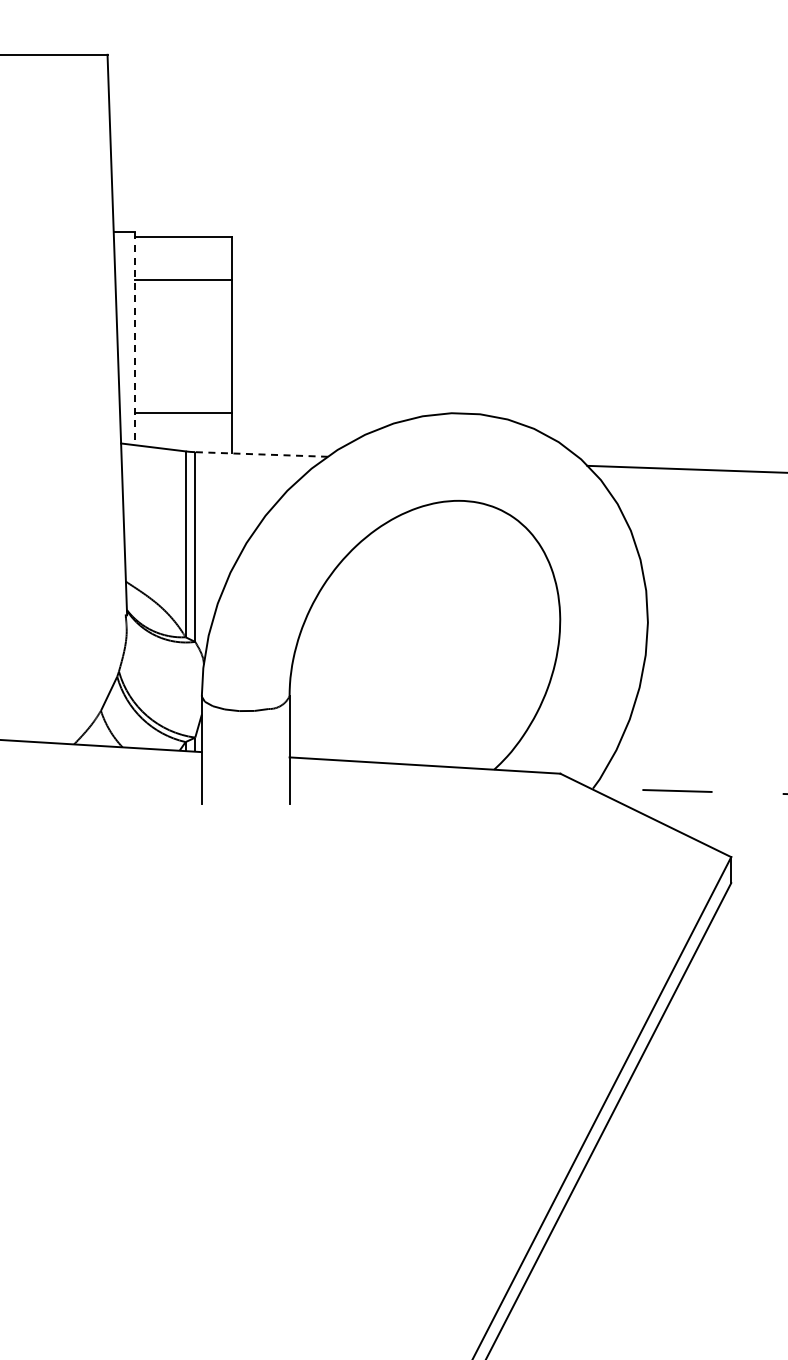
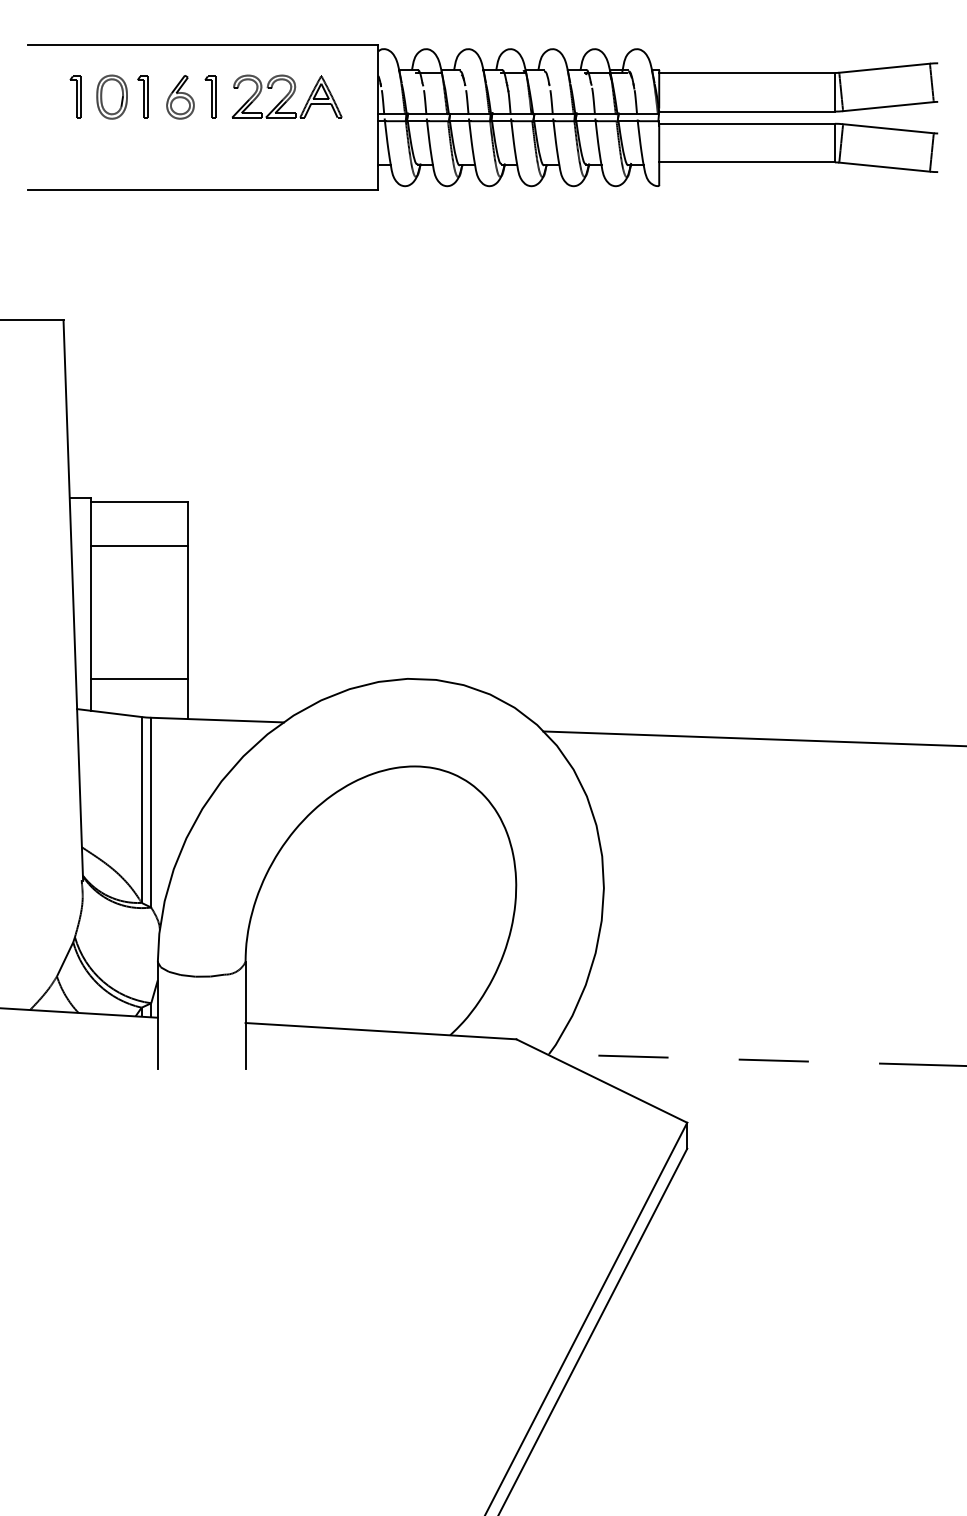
line: (135, 338) -> (91, 604), dashed -> solid
line: (261, 454) -> (217, 720), dashed -> solid

